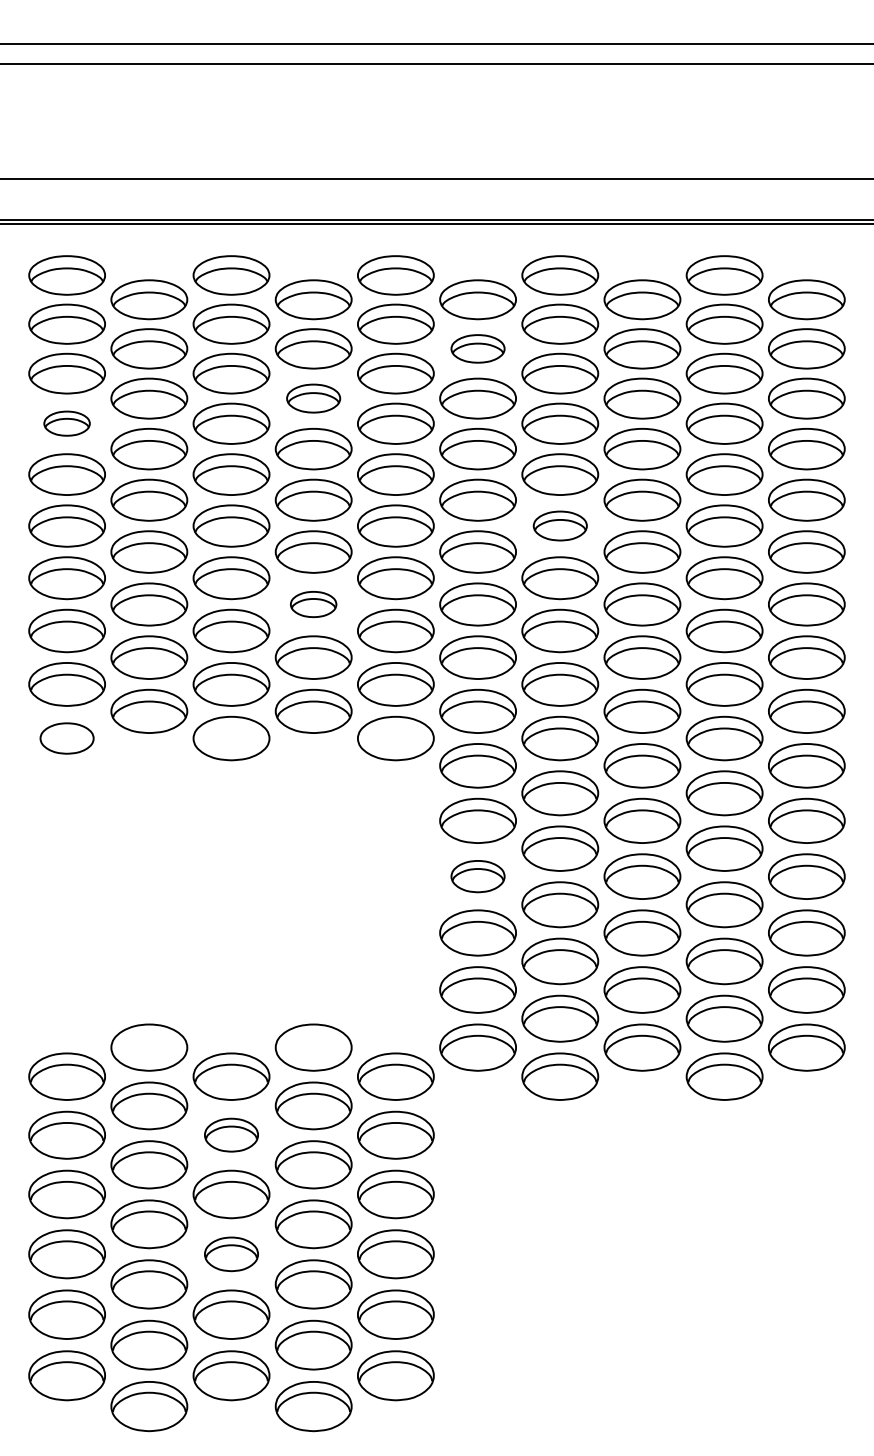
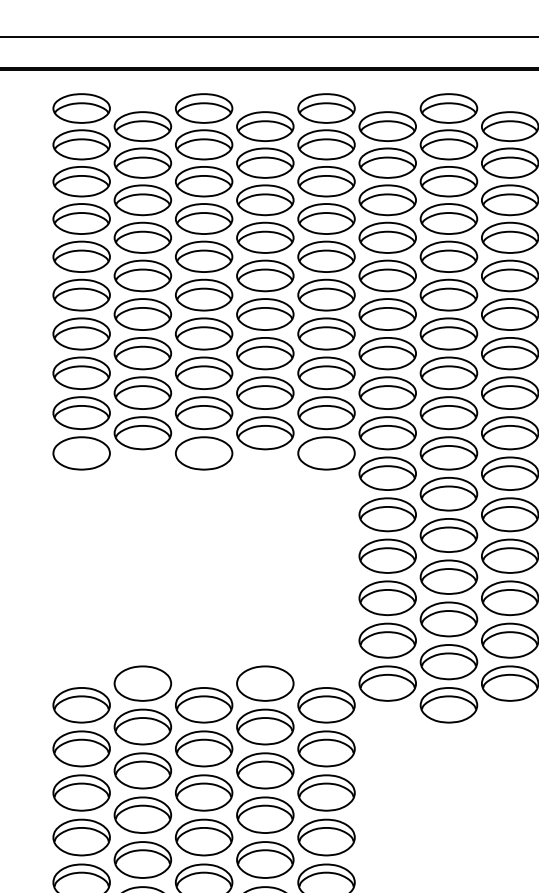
part: (477, 348) -> (387, 162), size x1.43
part: (313, 398) -> (265, 200), size x1.43
part: (66, 423) -> (81, 218), size x1.67
part: (560, 525) -> (449, 294), size x1.43
part: (313, 604) -> (265, 353), size x1.67
part: (66, 738) -> (81, 453), size x1.43
part: (477, 876) -> (387, 556), size x1.43
part: (231, 1134) -> (204, 748), size x1.43
part: (231, 1254) -> (204, 837), size x1.43

